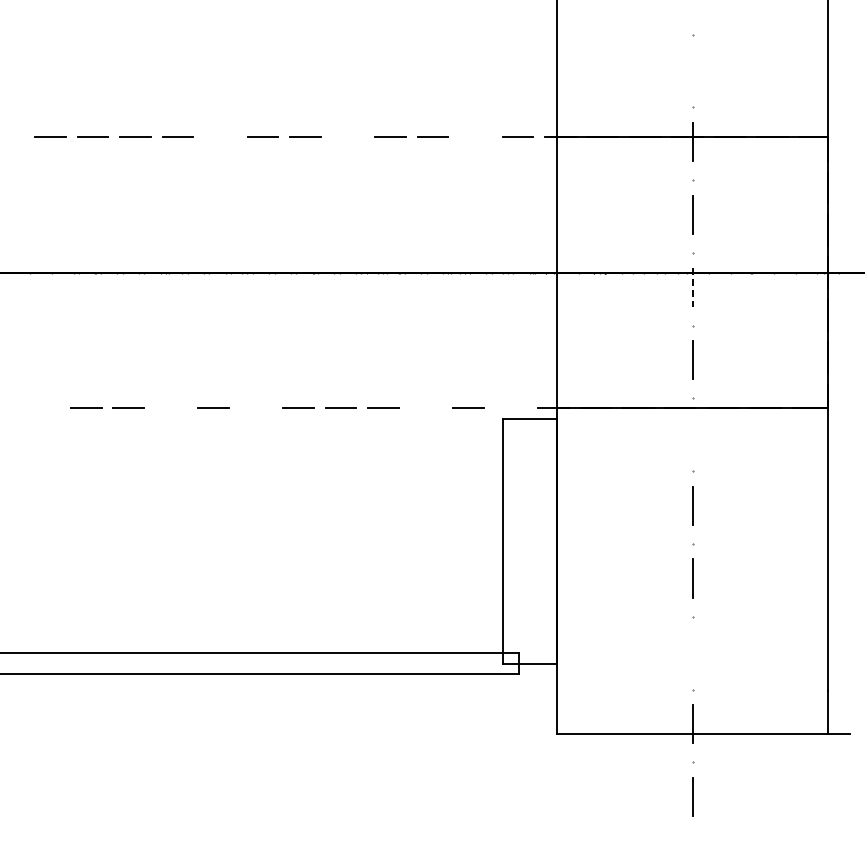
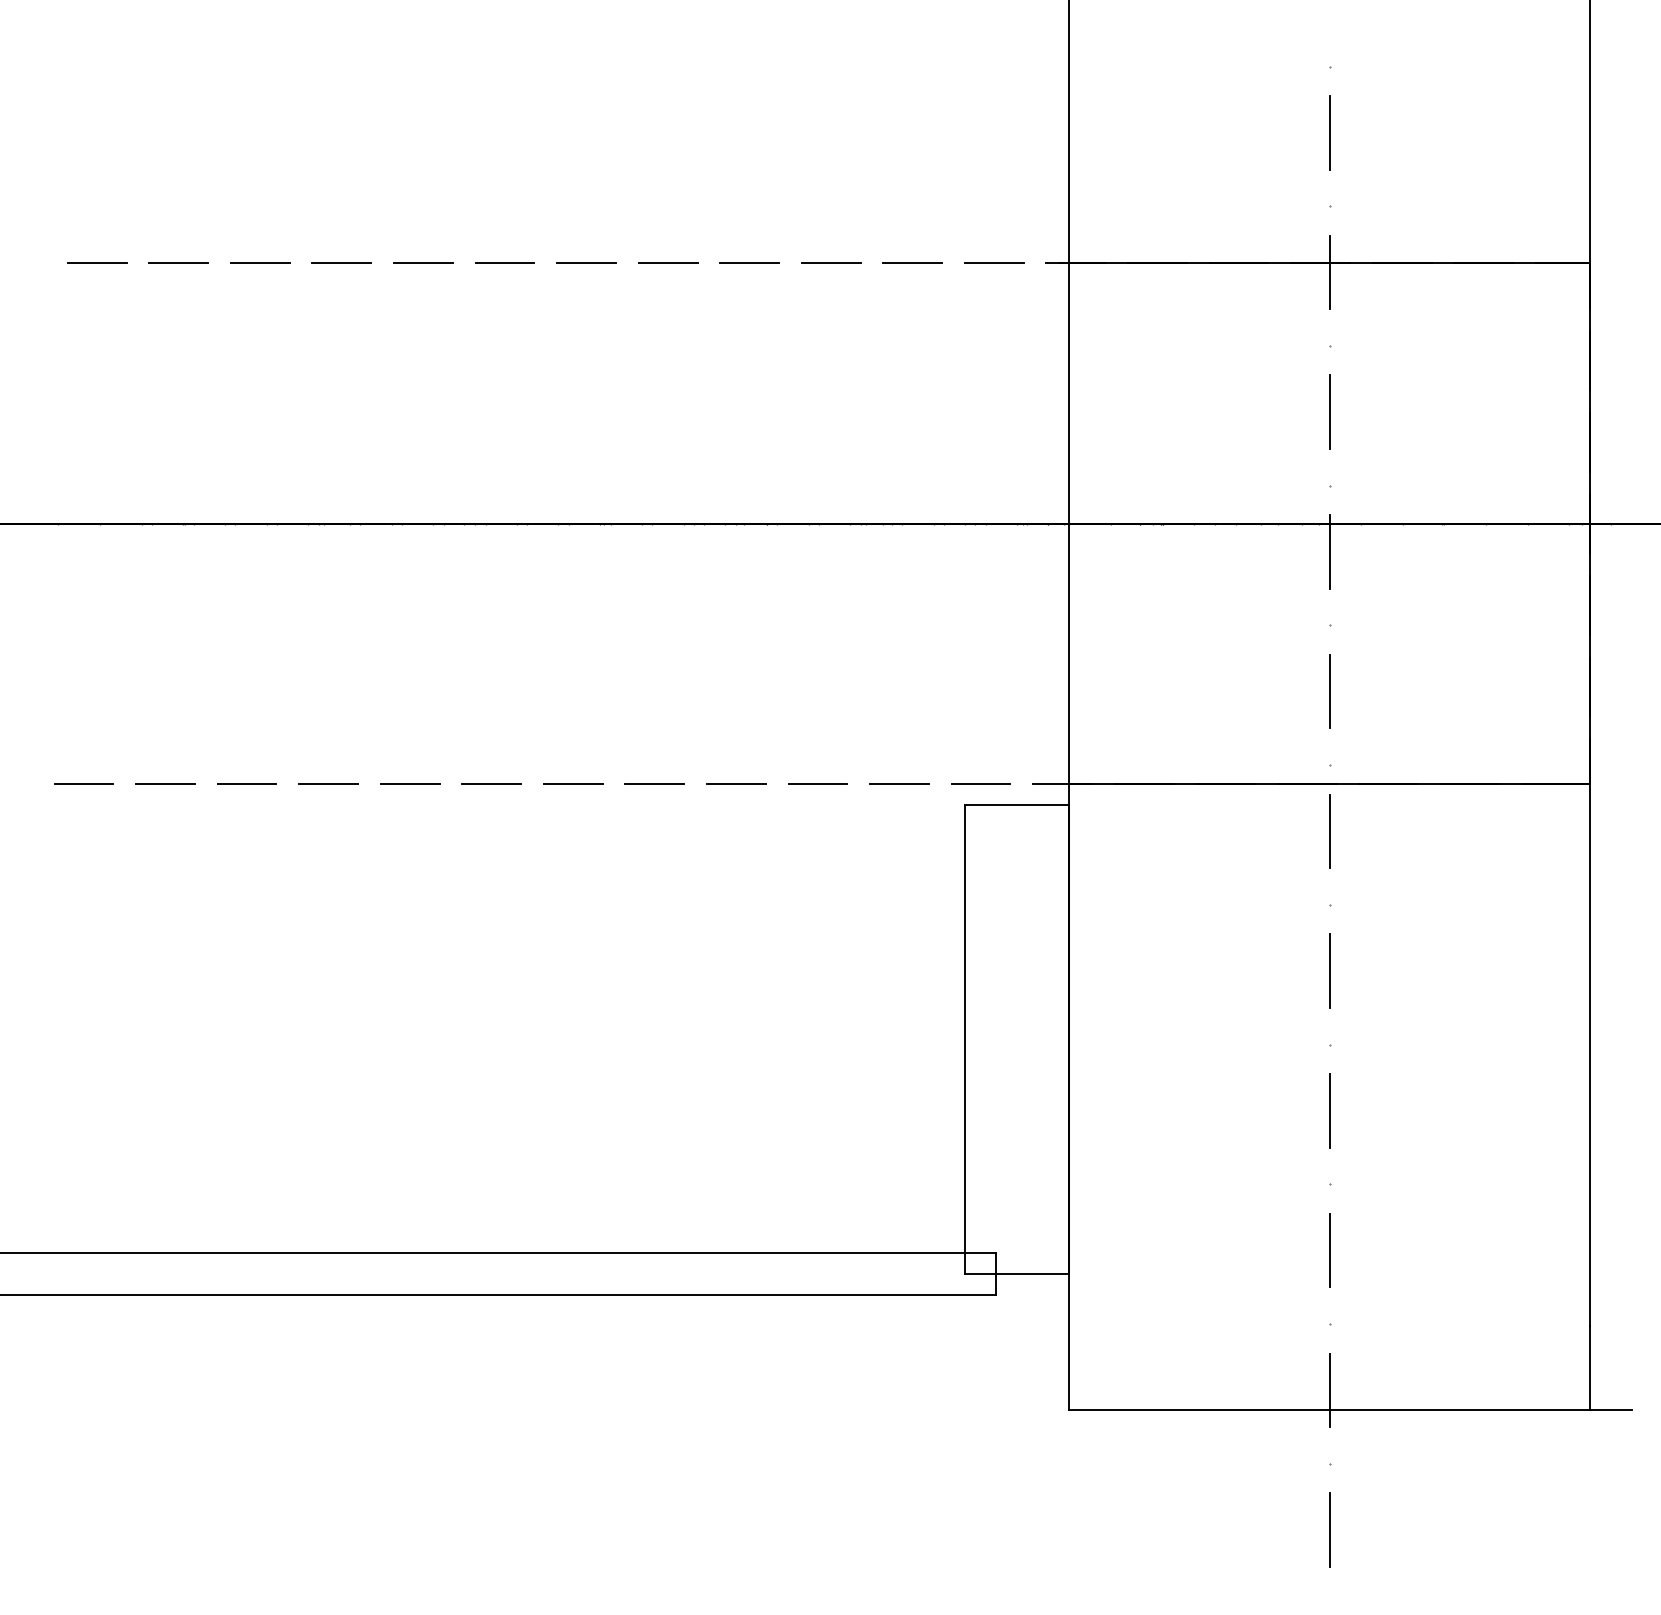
line: (692, 68) -> (1329, 131), added
line: (220, 137) -> (423, 264), added
line: (347, 137) -> (667, 264), added
line: (475, 137) -> (913, 264), added
line: (692, 287) -> (1329, 552), dashed -> solid
line: (255, 407) -> (490, 782), added
line: (425, 407) -> (817, 782), added
line: (43, 408) -> (83, 784), added
line: (170, 408) -> (327, 784), added
line: (510, 408) -> (980, 784), added
line: (692, 432) -> (1329, 830), added
line: (692, 651) -> (1329, 1251), added

